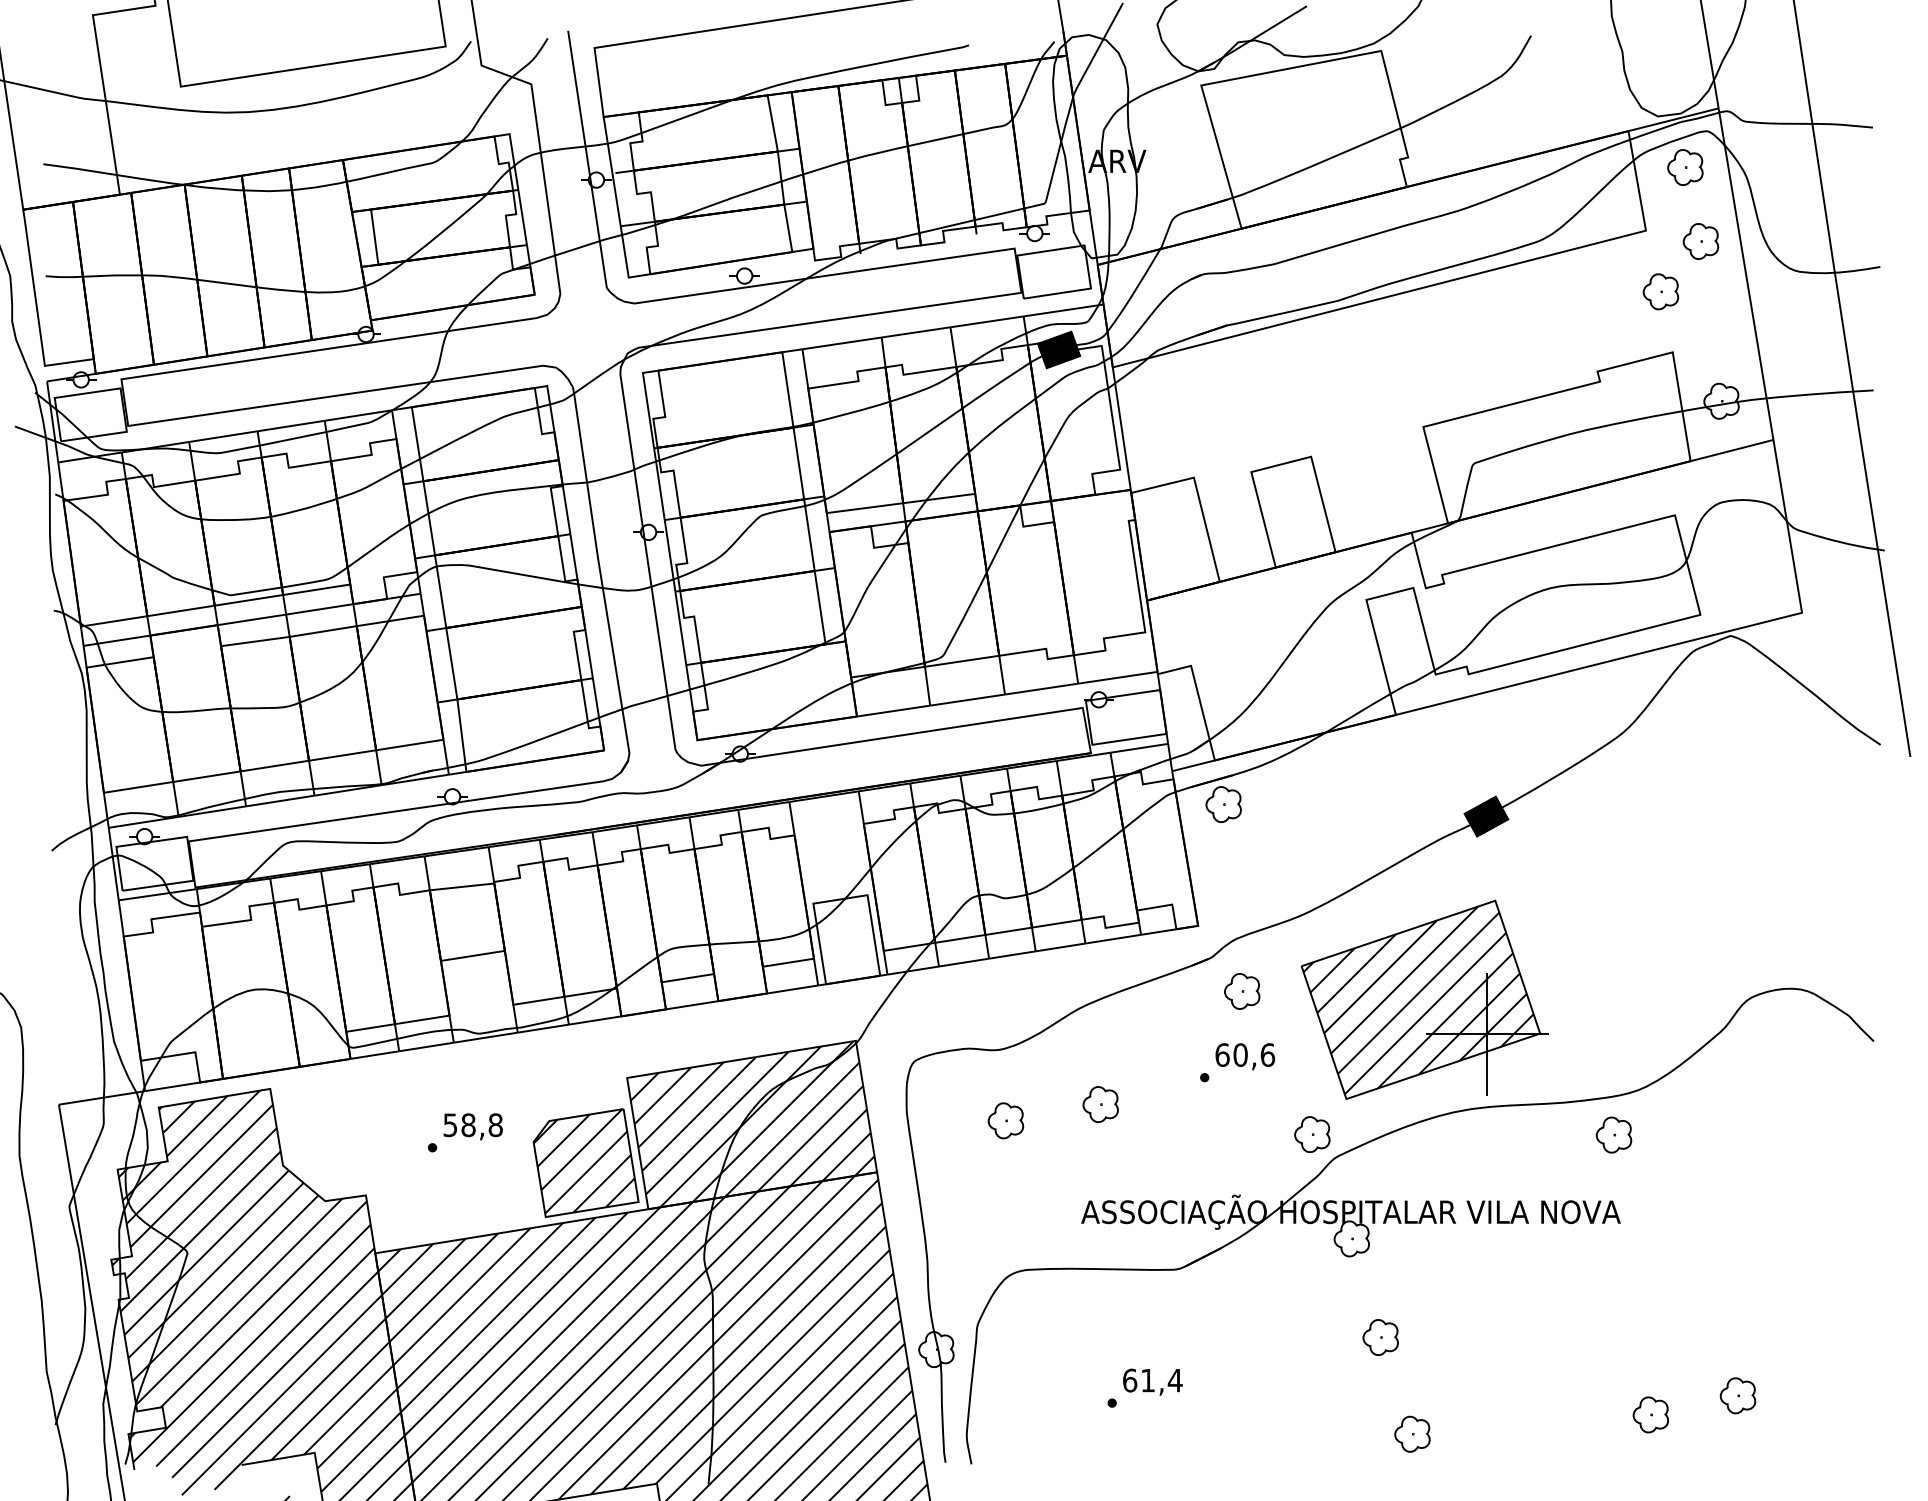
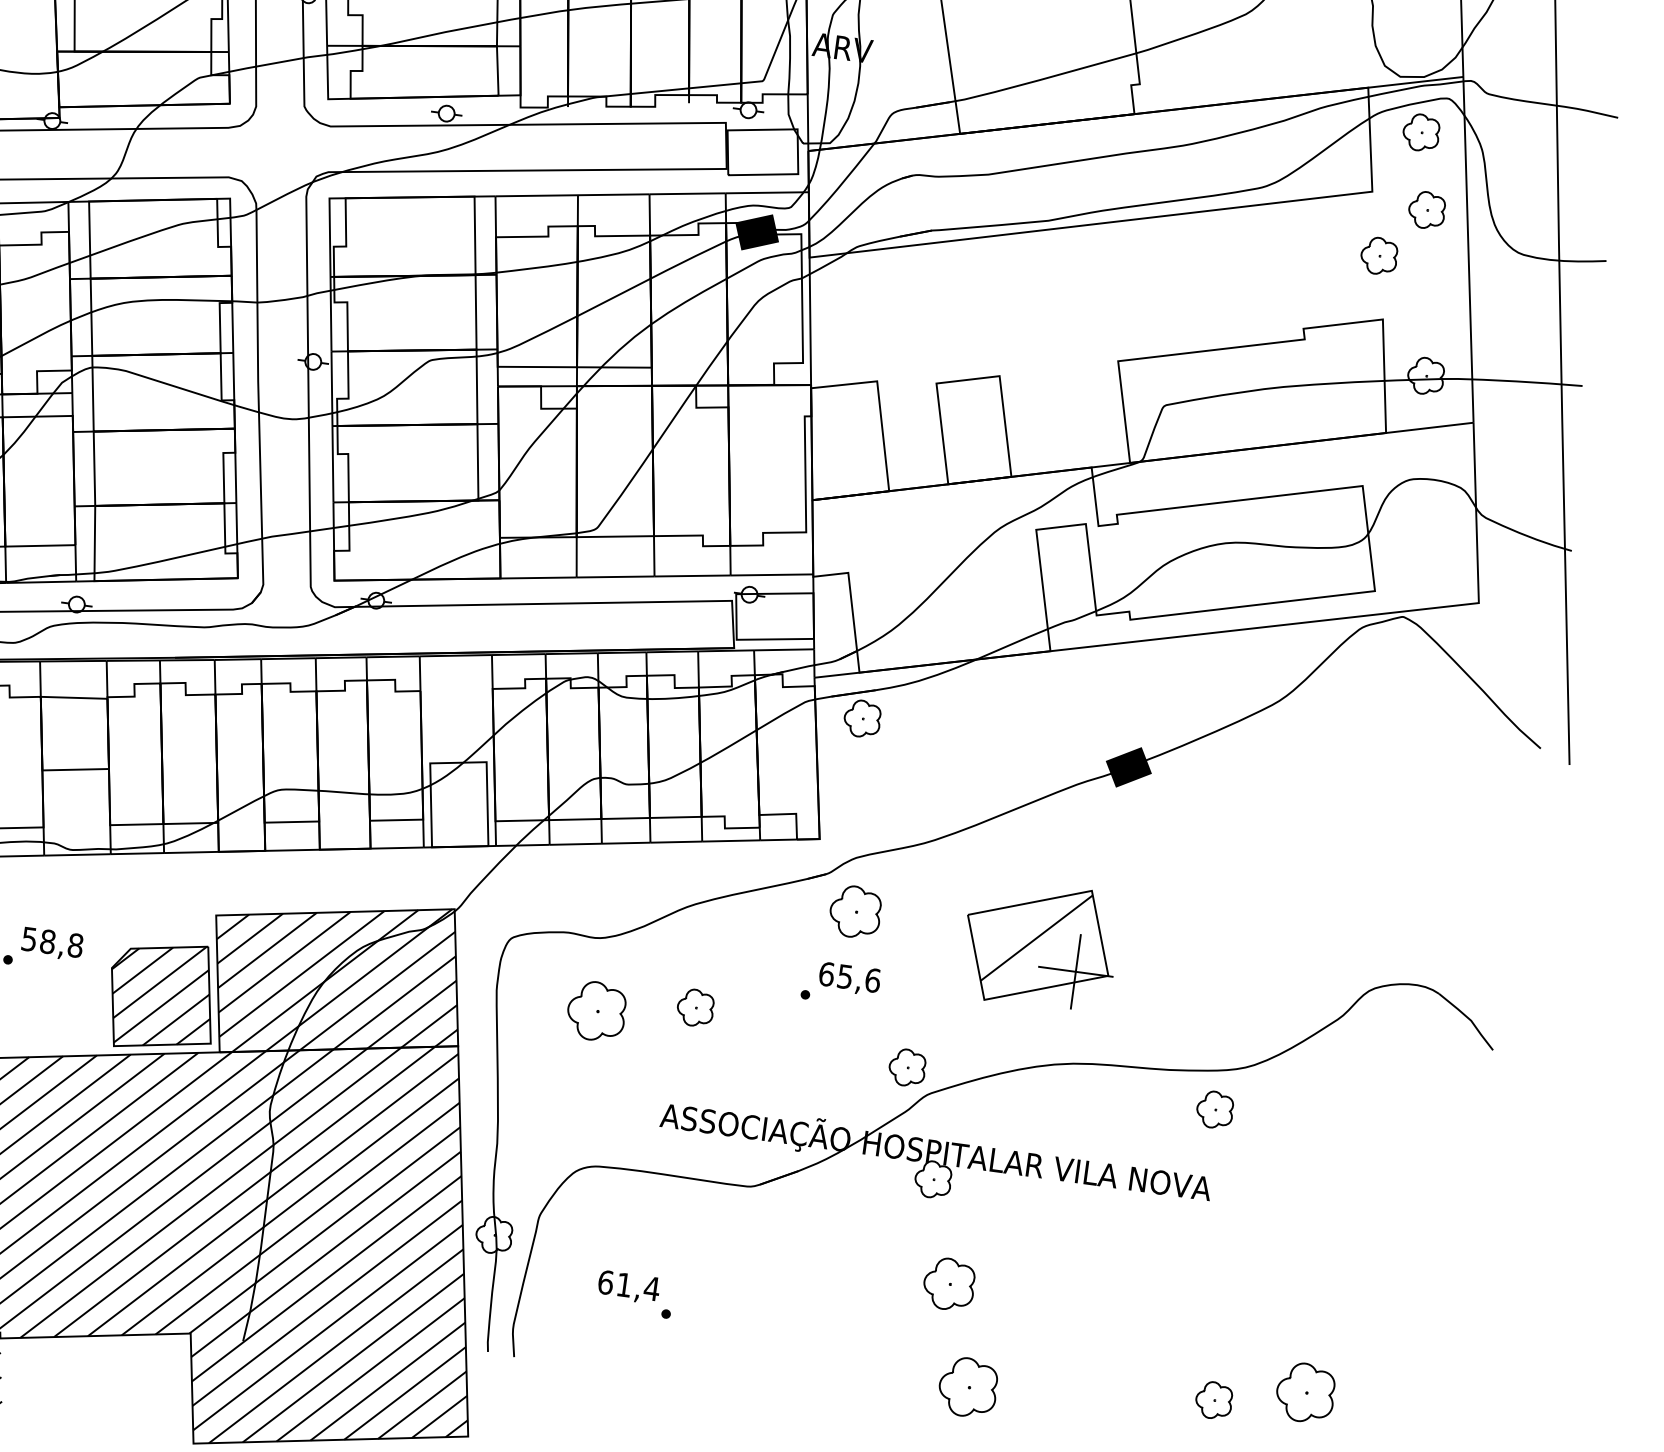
part: (1242, 991) -> (855, 912), size x1.4
part: (1424, 999) -> (1040, 945), size x0.6
text: (1240, 1054) -> (845, 976), 60,6 -> 65,6
part: (1005, 1120) -> (596, 1011), size x1.6
part: (1380, 1337) -> (948, 1284), size x1.4
text: (1152, 1381) -> (628, 1286), moved
part: (1737, 1395) -> (1305, 1392), size x1.6
part: (1412, 1433) -> (968, 1386), size x1.6

